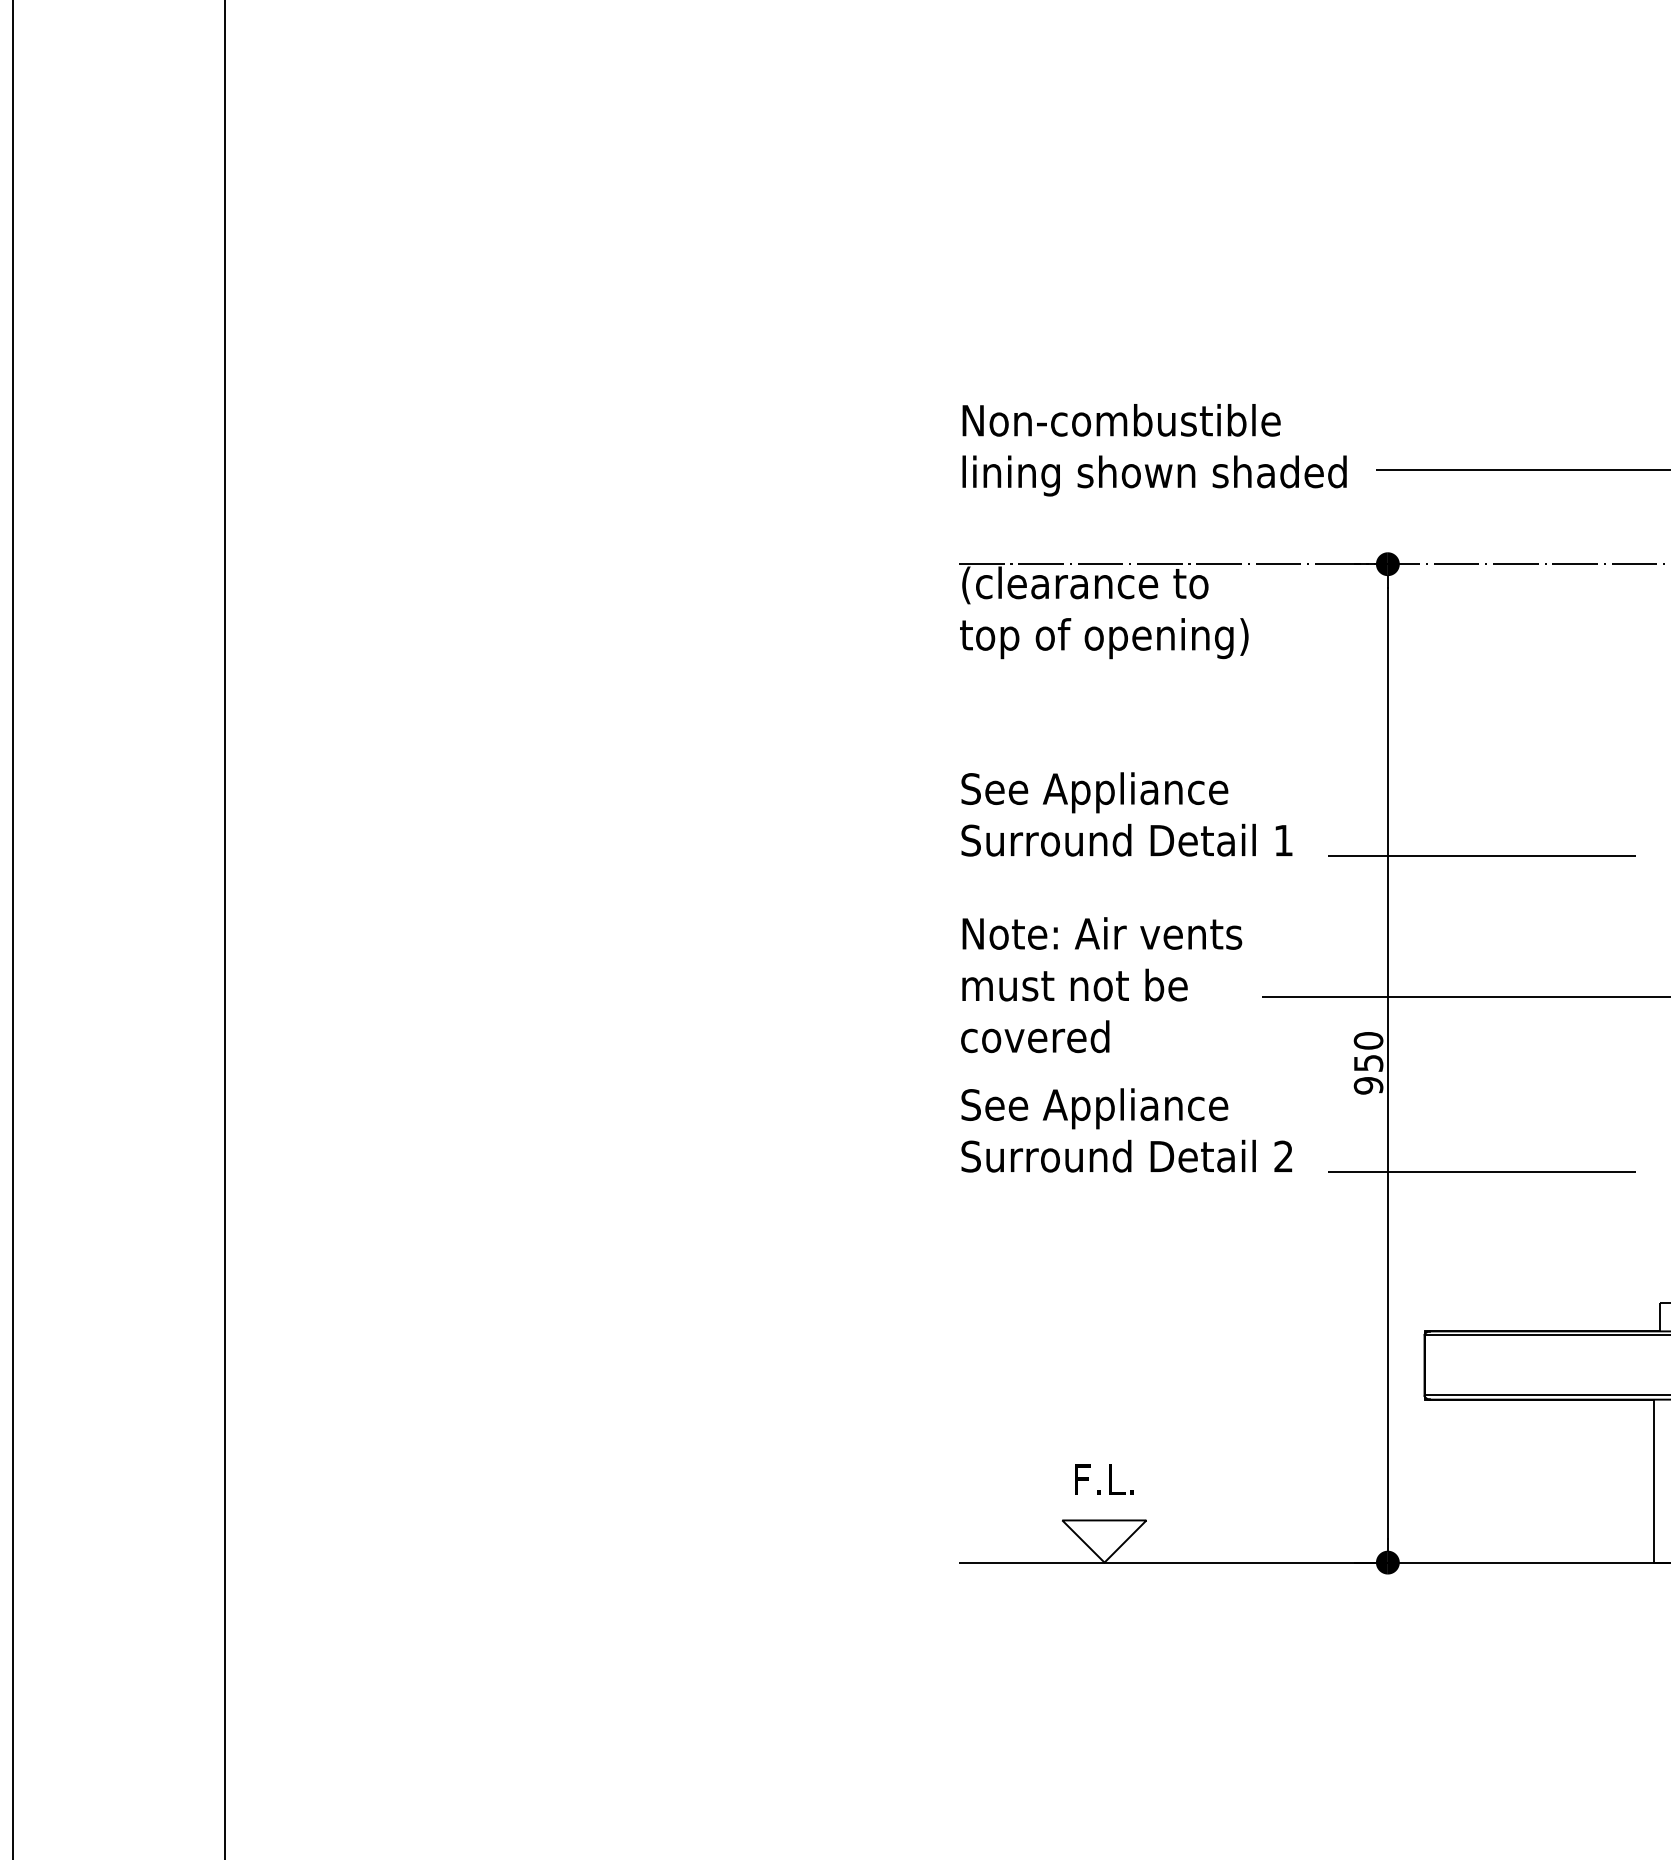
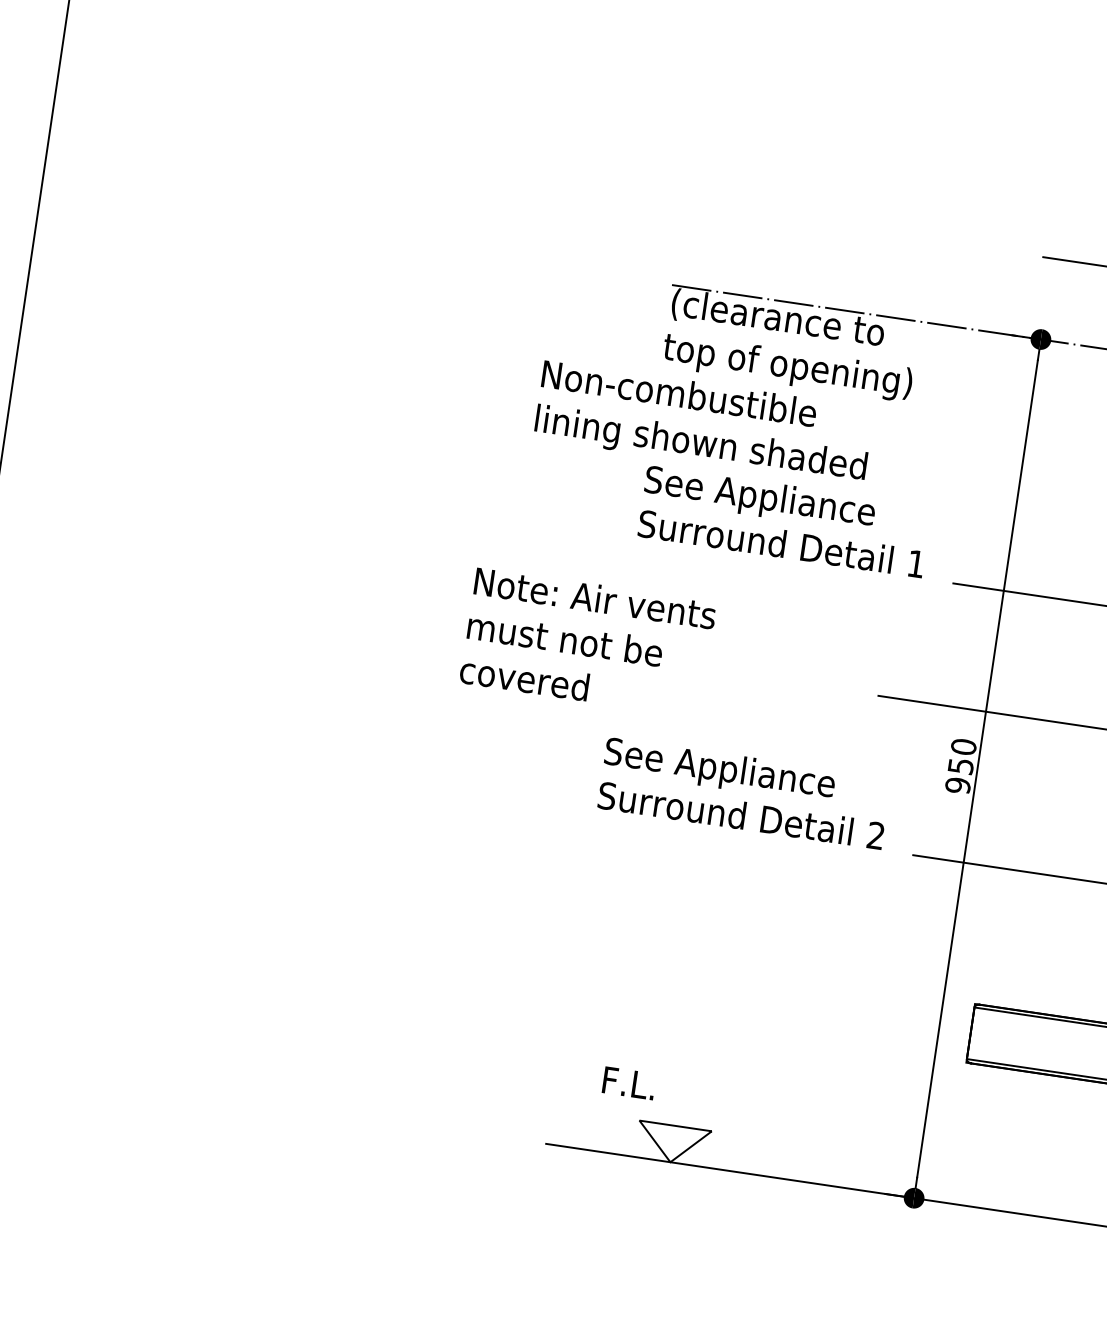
text: (1154, 450) -> (703, 423), moved
text: (1101, 985) -> (588, 642), moved
text: (1104, 1479) -> (629, 1083), moved

